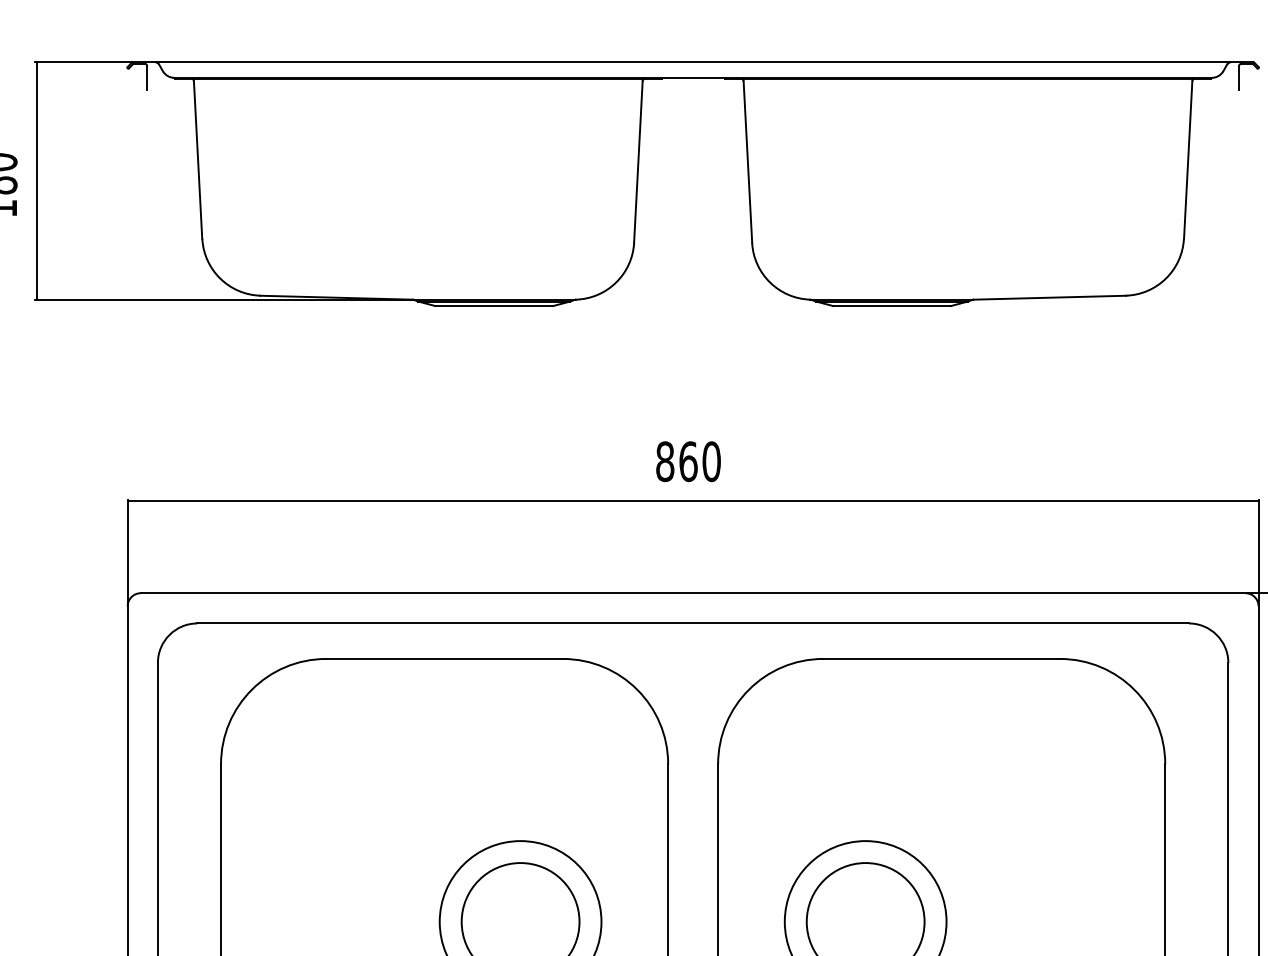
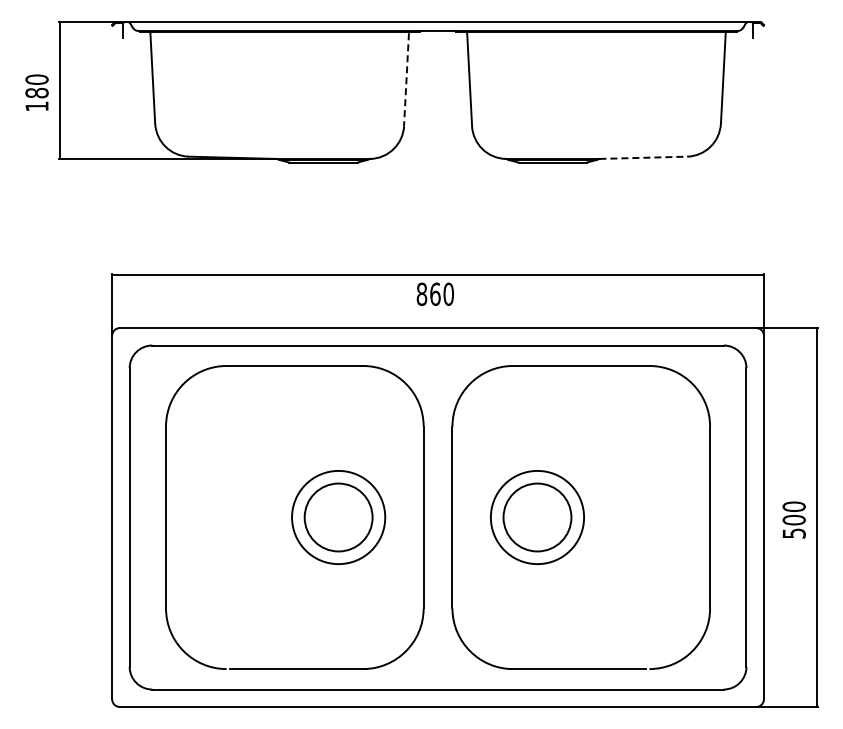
line: (638, 163) -> (406, 80), solid -> dashed
line: (1049, 297) -> (643, 157), solid -> dashed
text: (686, 460) -> (434, 293), moved

